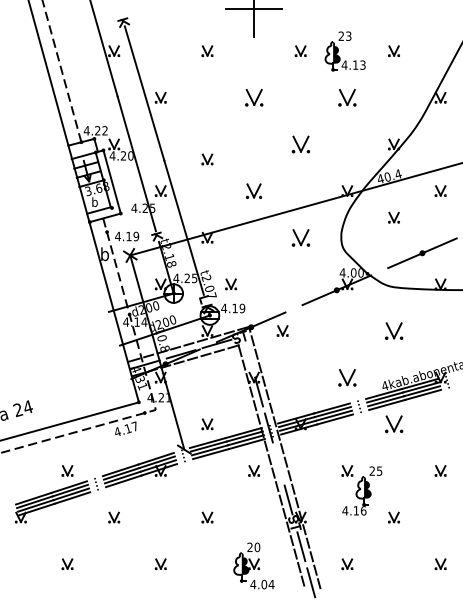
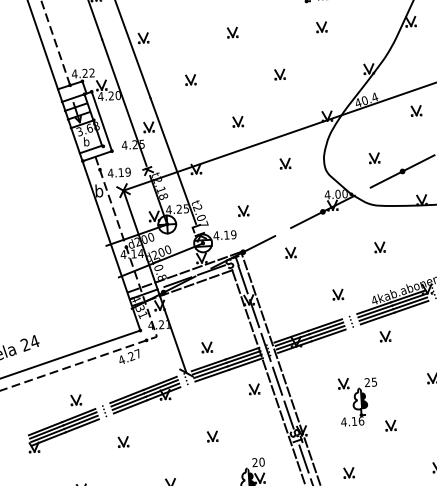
part: (253, 97) -> (232, 32), size x0.62
part: (347, 97) -> (321, 26), size x0.62
part: (300, 144) -> (279, 74), size x0.62
part: (207, 159) -> (190, 80), moved
part: (254, 190) -> (238, 121), size x0.71
part: (393, 217) -> (374, 158), moved
part: (300, 237) -> (285, 163), size x0.62
part: (231, 284) -> (243, 211), moved
part: (282, 330) -> (290, 252), moved
part: (393, 330) -> (379, 246), size x0.62
line: (249, 355) -> (243, 279), added
part: (347, 377) -> (338, 294), size x0.62
part: (393, 424) -> (384, 336), size x0.62
text: (126, 428) -> (130, 356), 4.17 -> 4.27
line: (278, 463) -> (277, 380), added

